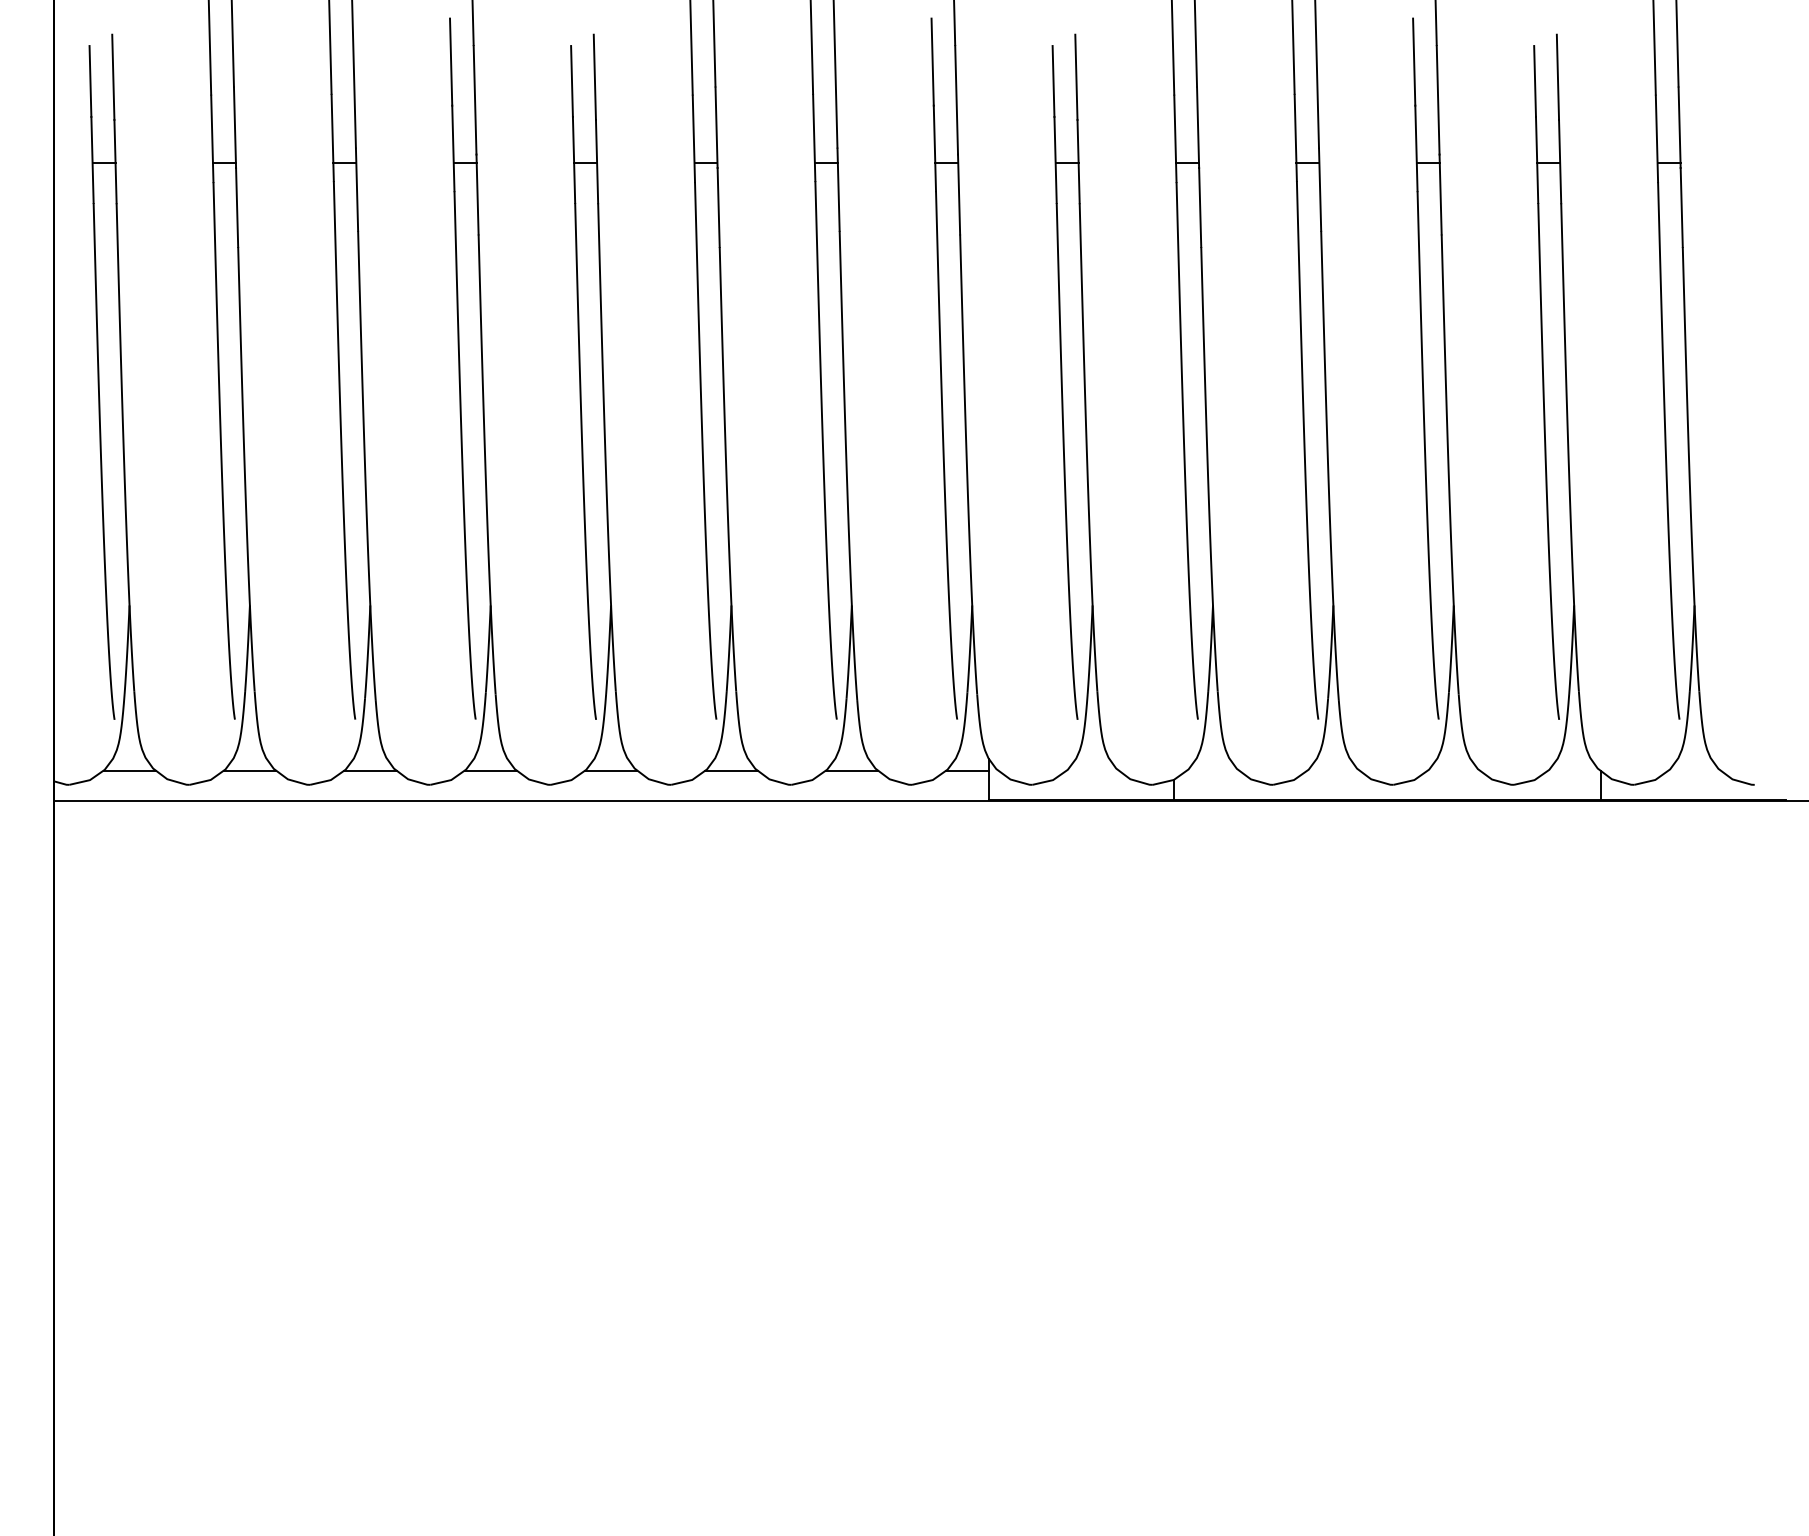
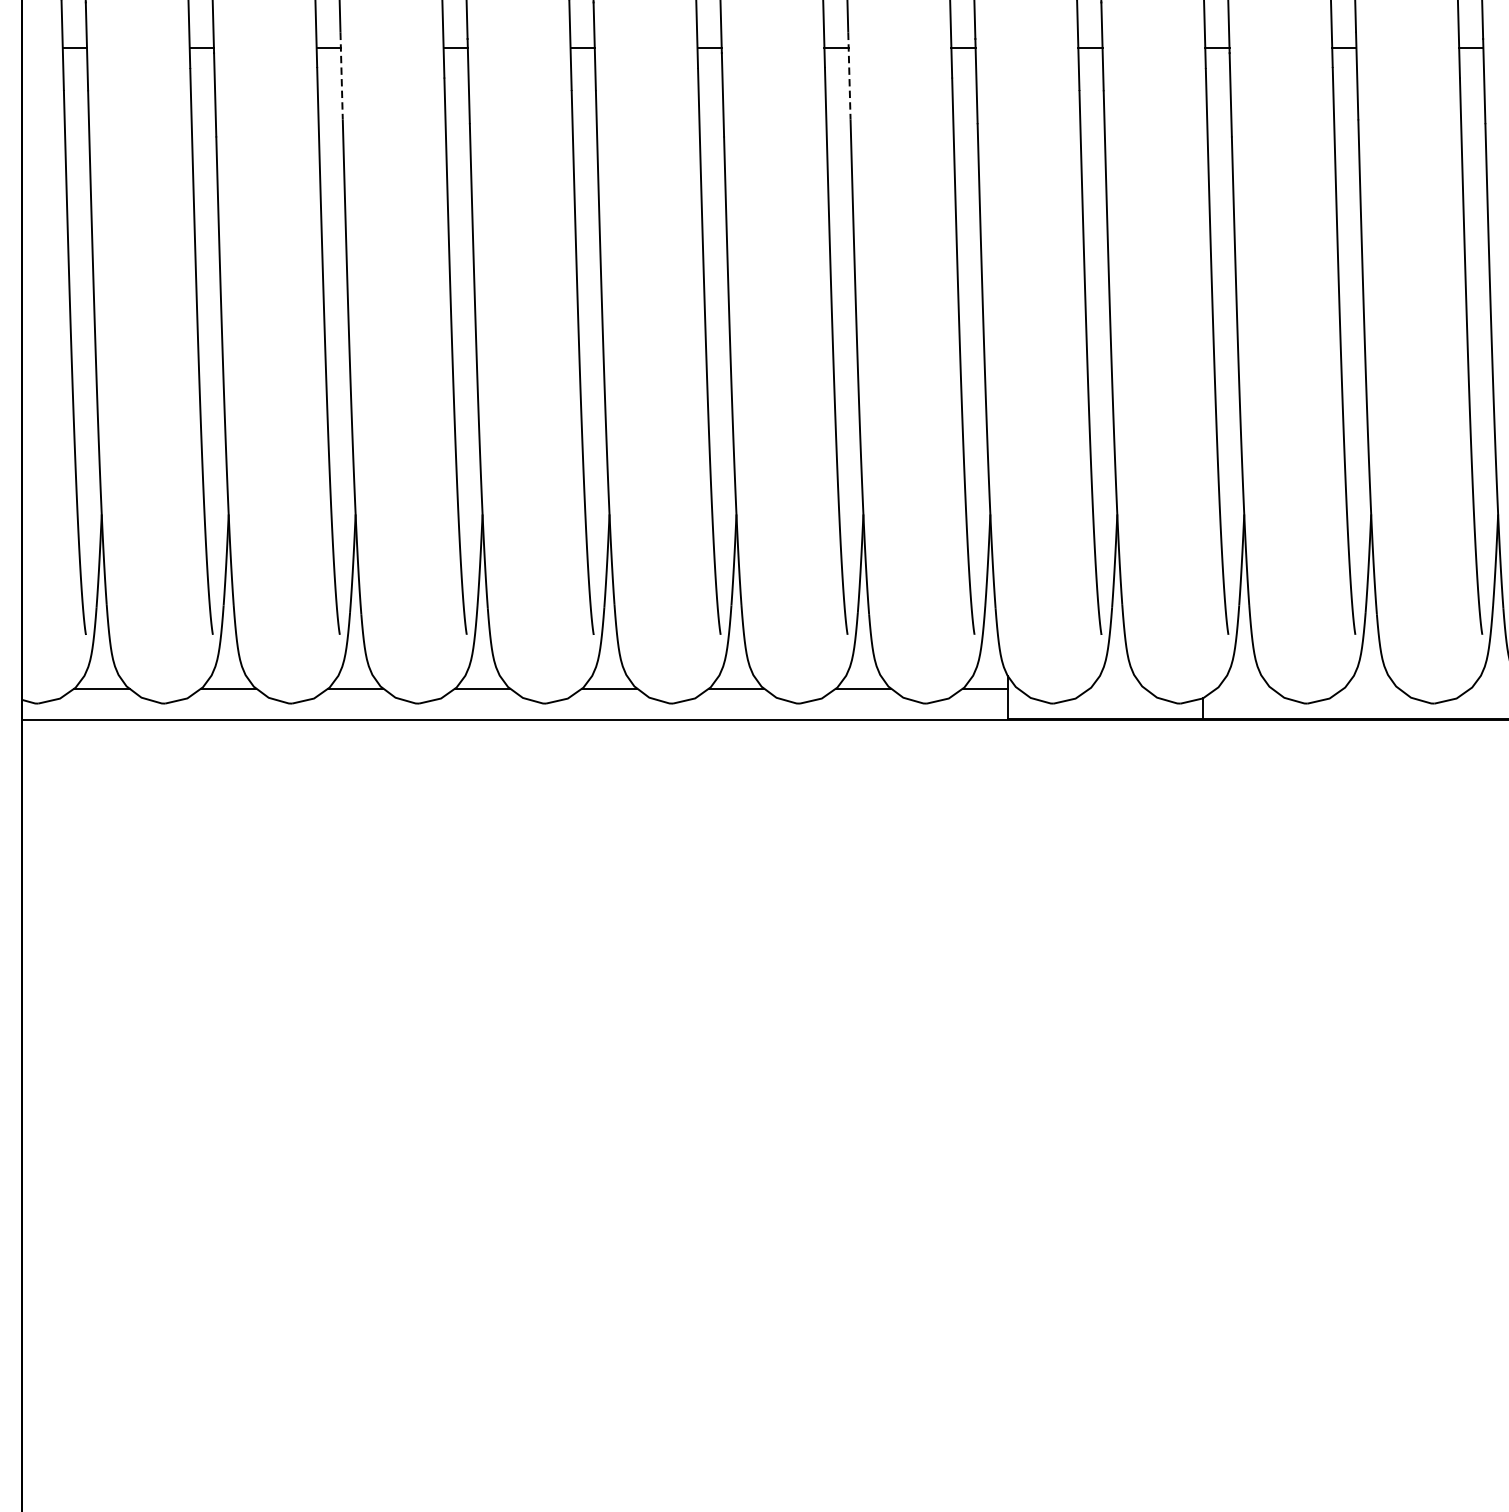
line: (357, 190) -> (342, 76), solid -> dashed
line: (838, 190) -> (849, 76), solid -> dashed

